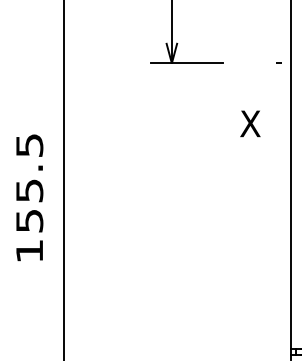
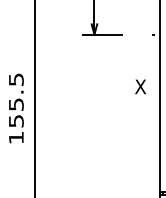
text: (250, 123) -> (140, 86), moved

